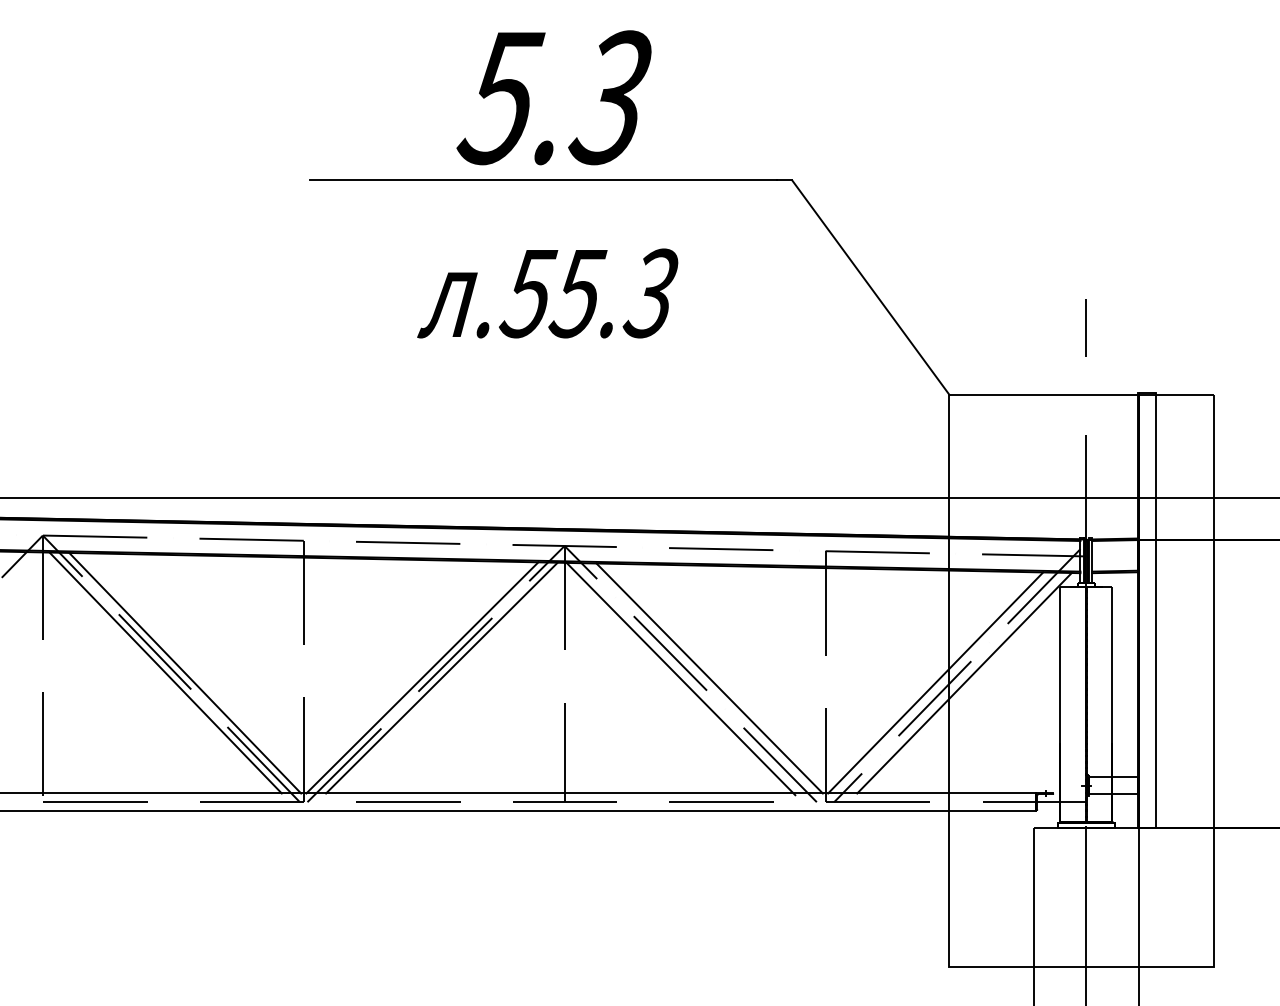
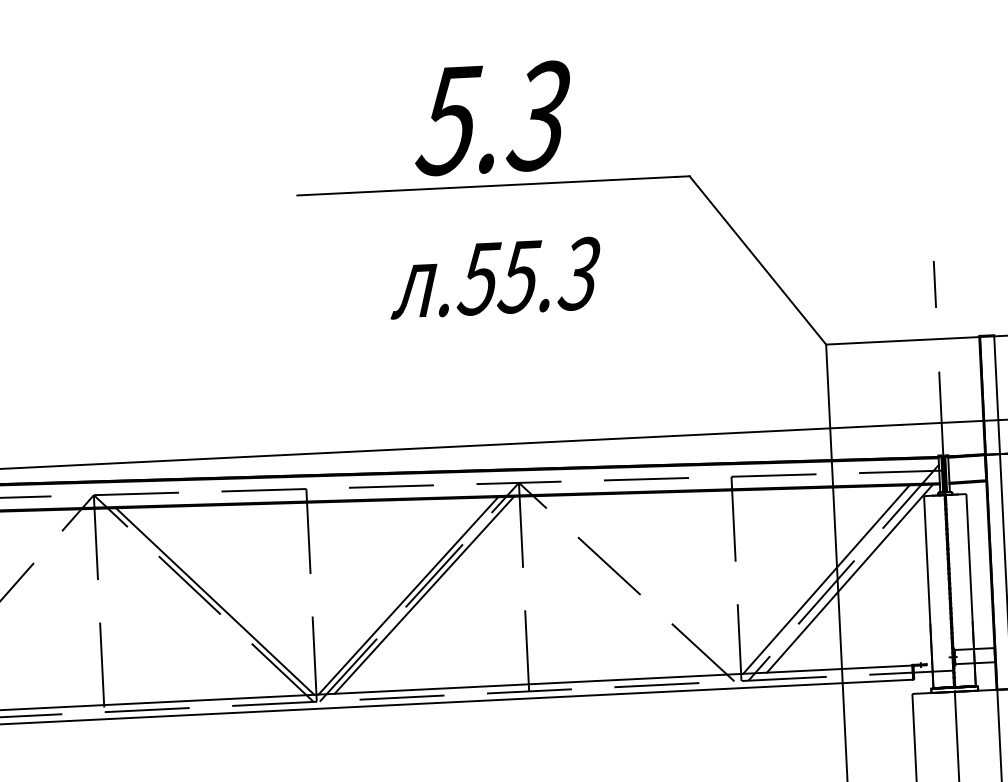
line: (165, 672) -> (199, 601), removed
line: (680, 678) -> (618, 586), removed
line: (709, 678) -> (642, 584), removed

